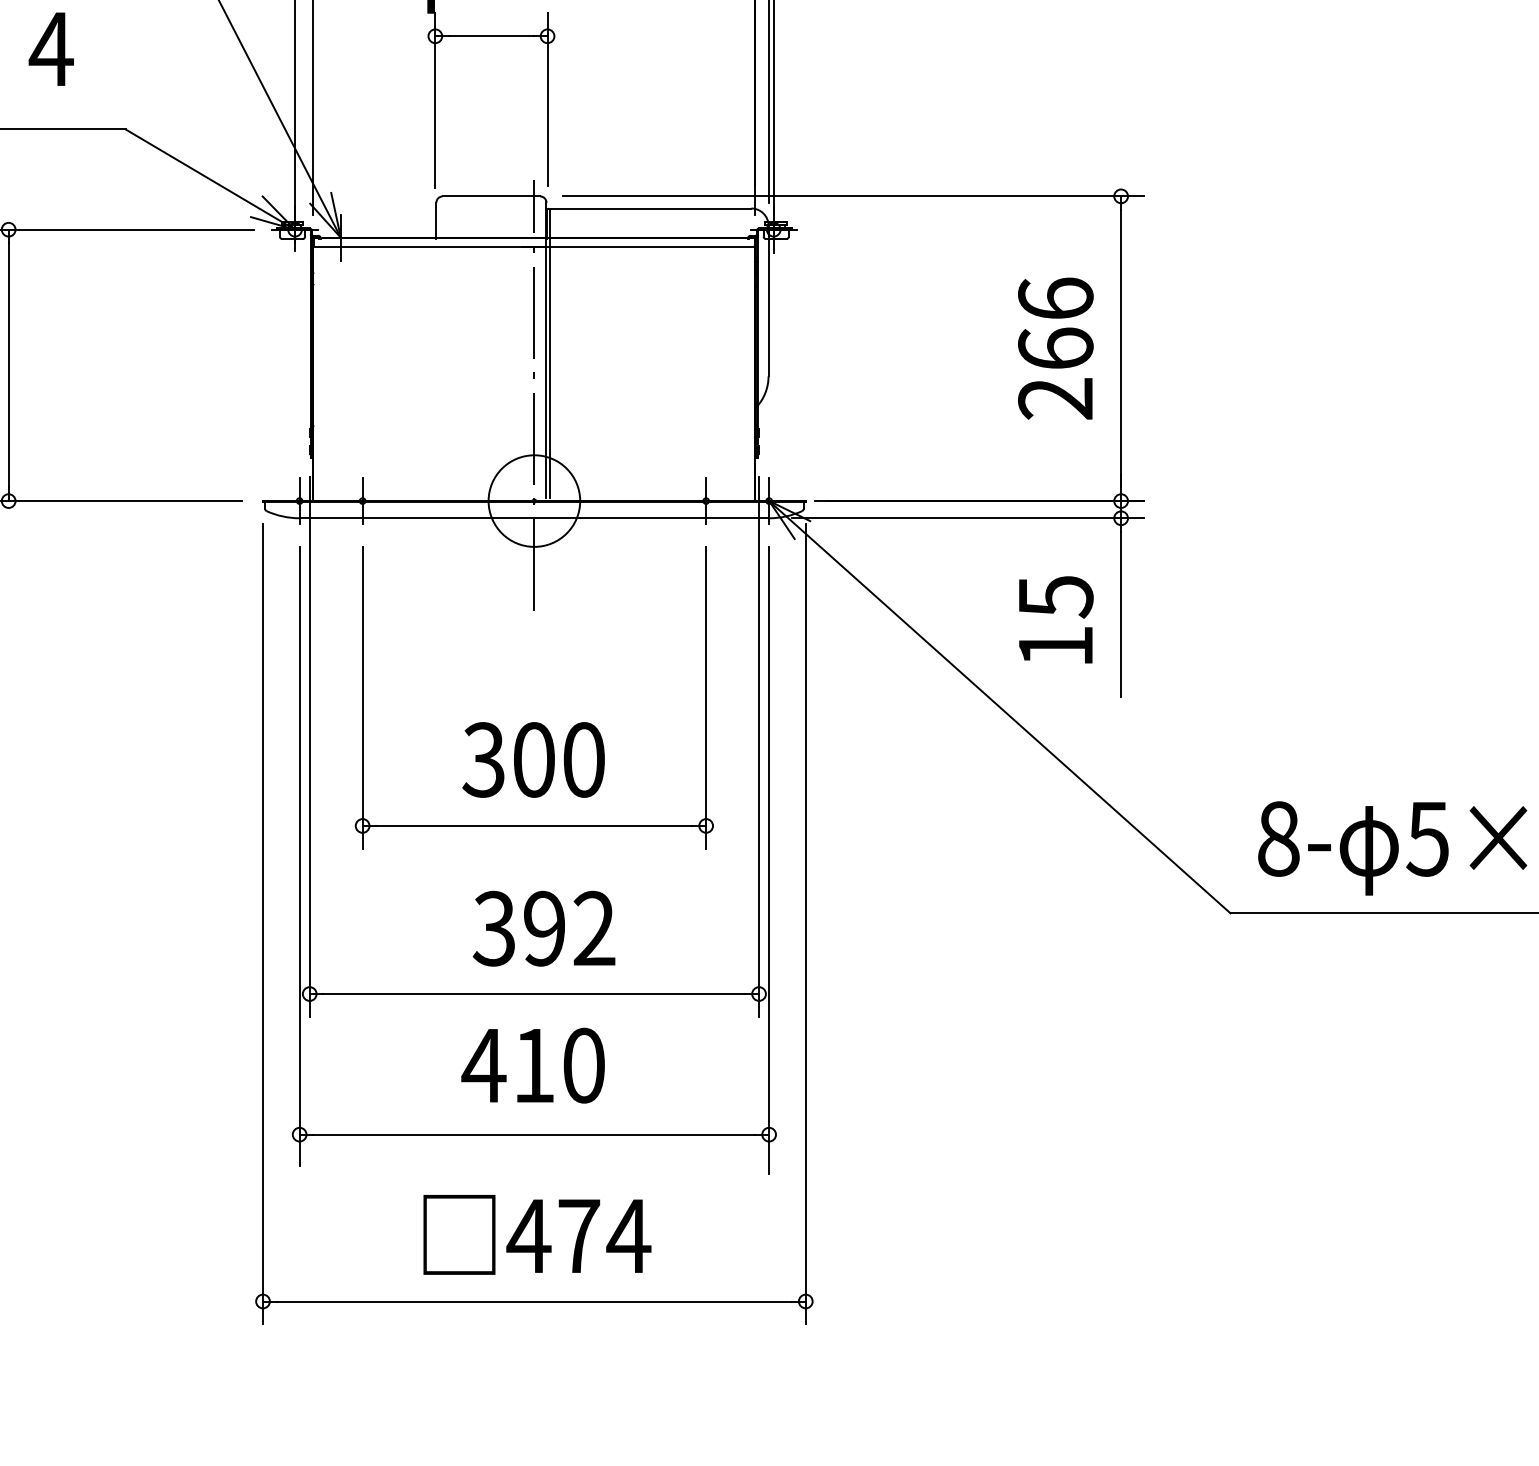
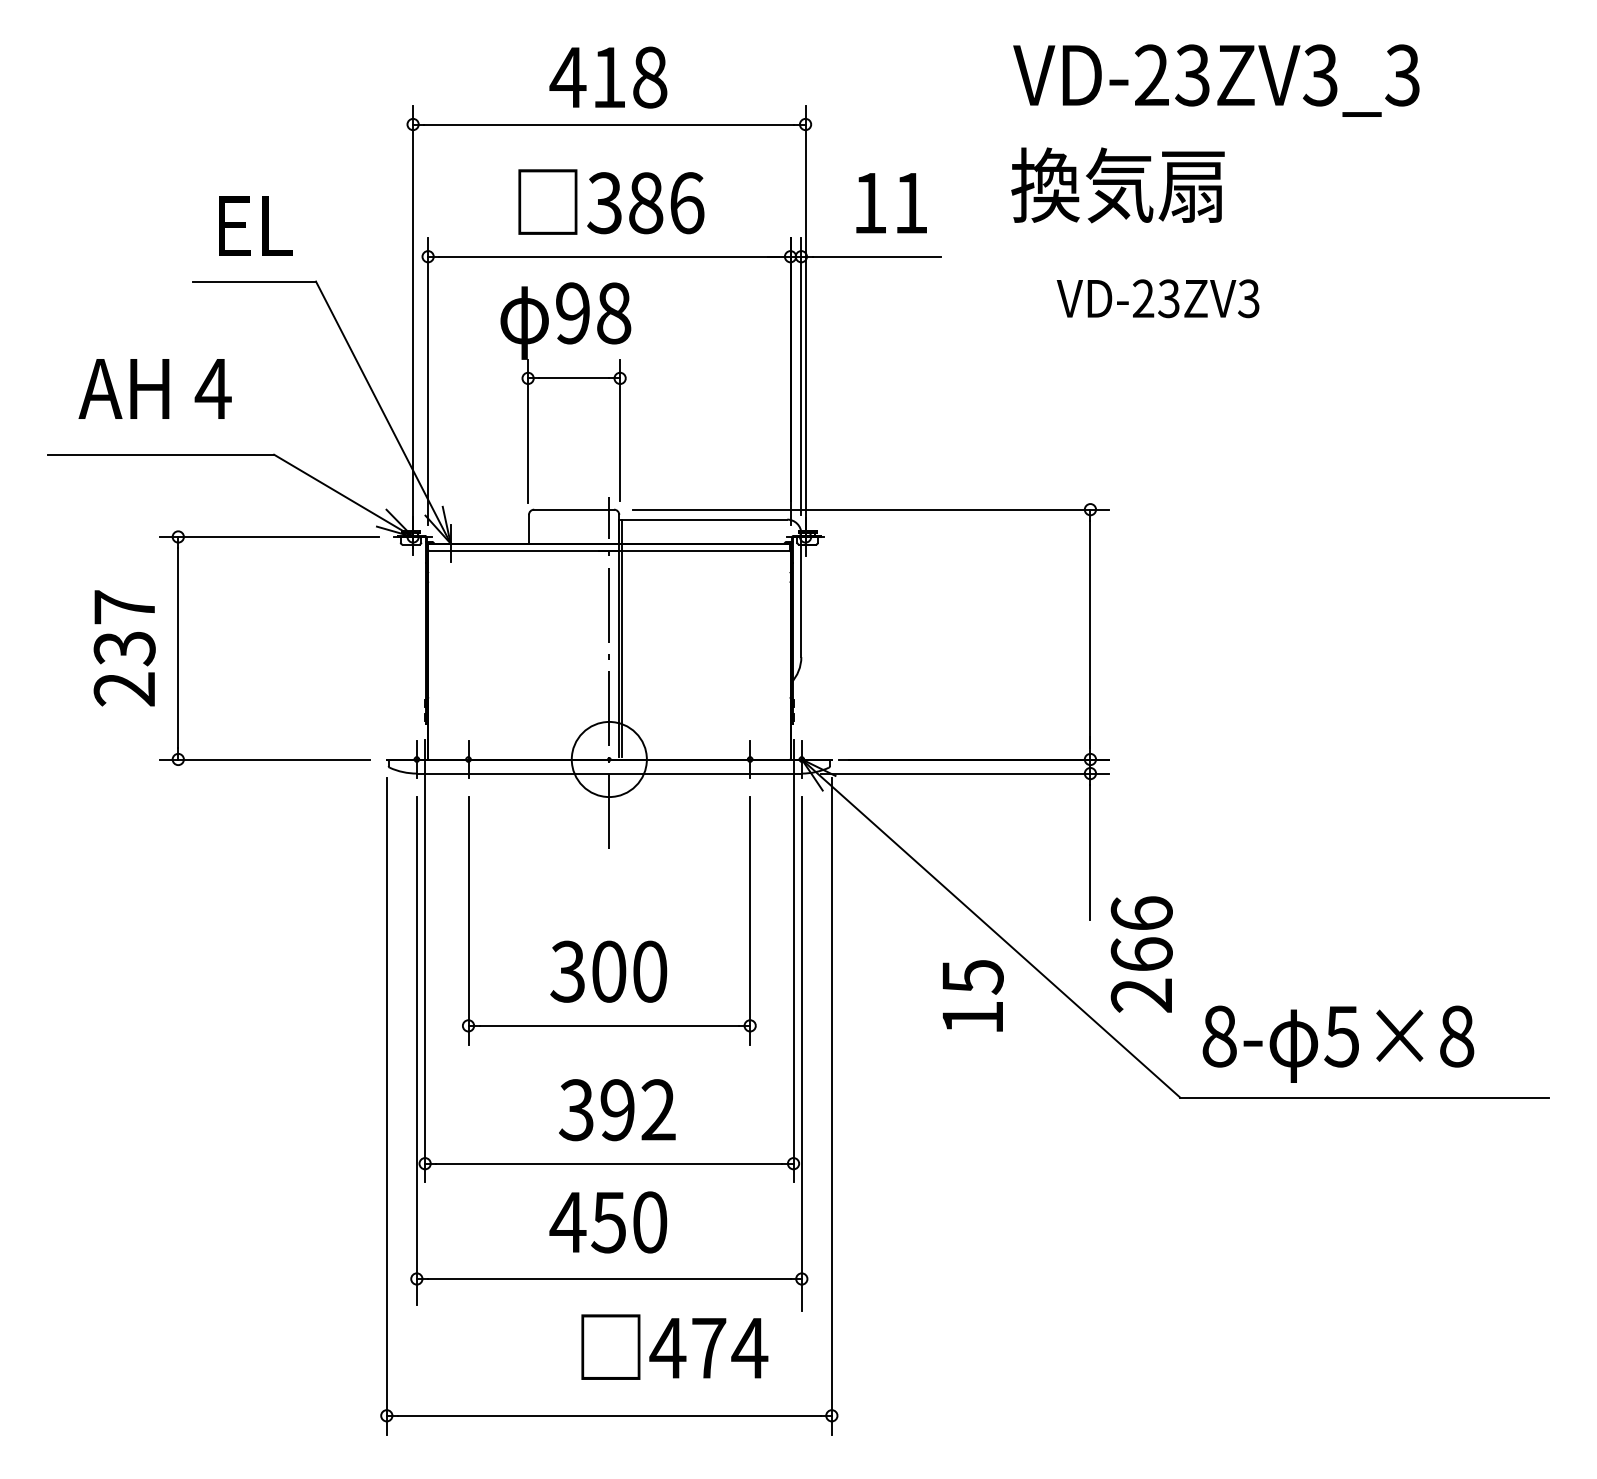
text: (1055, 348) -> (1141, 954), moved
text: (1056, 619) -> (973, 995), moved
text: (533, 1065) -> (608, 1222), 410 -> 450
text: (537, 1234) -> (674, 1346), moved

